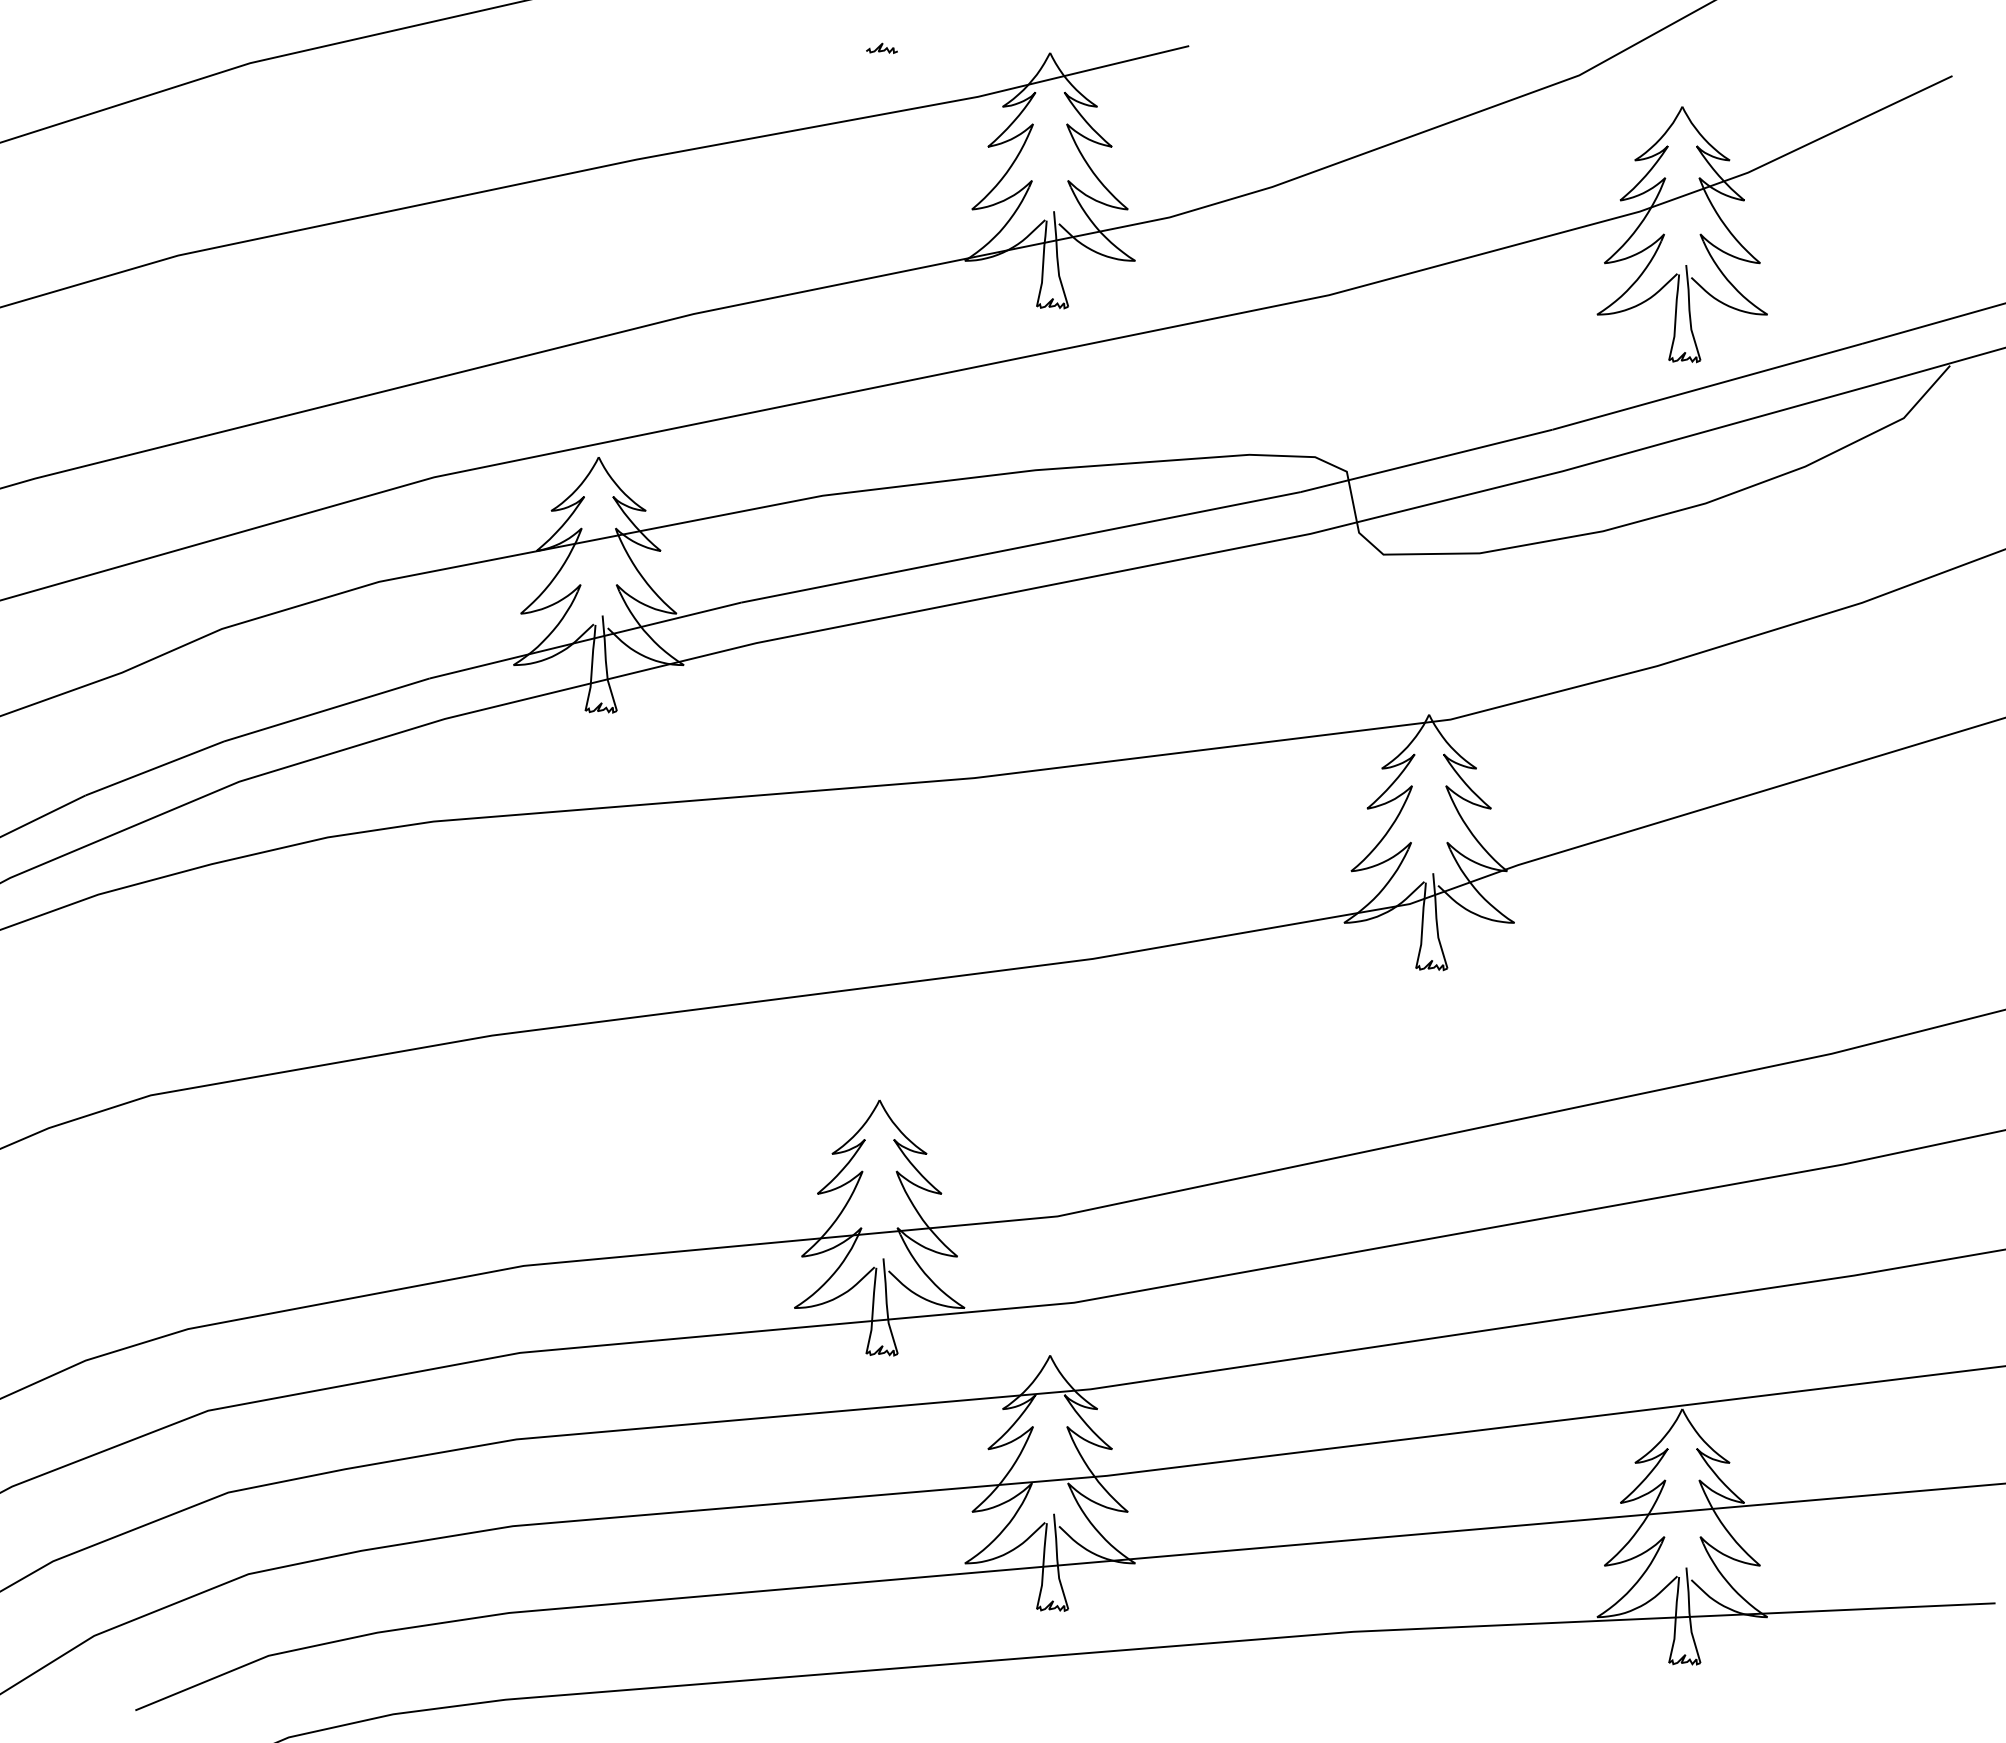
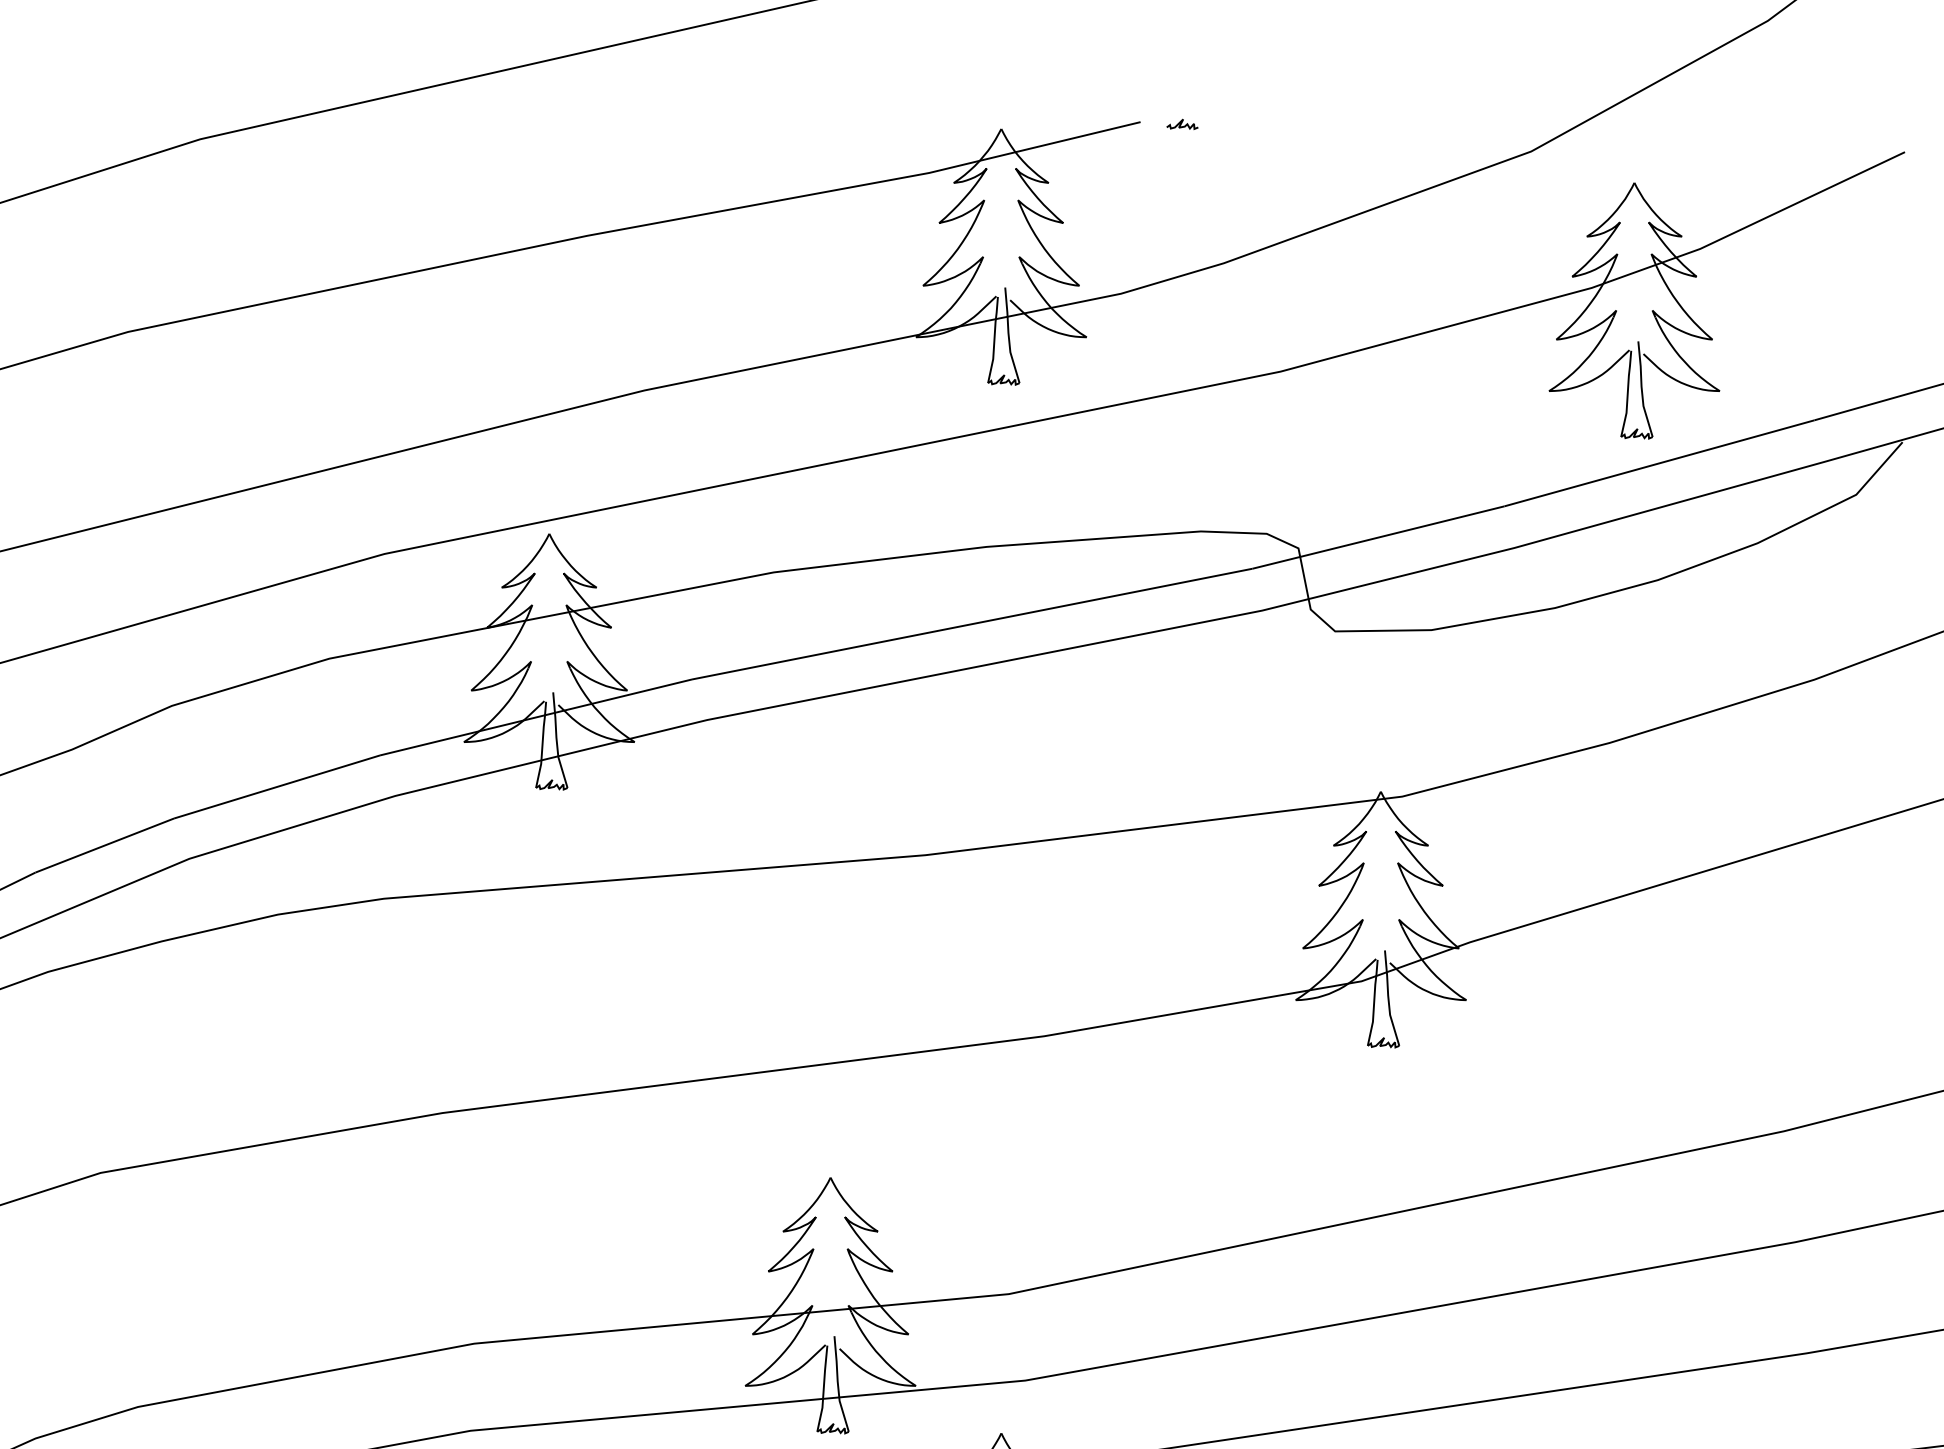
curve: (881, 47) -> (1181, 123), moved

